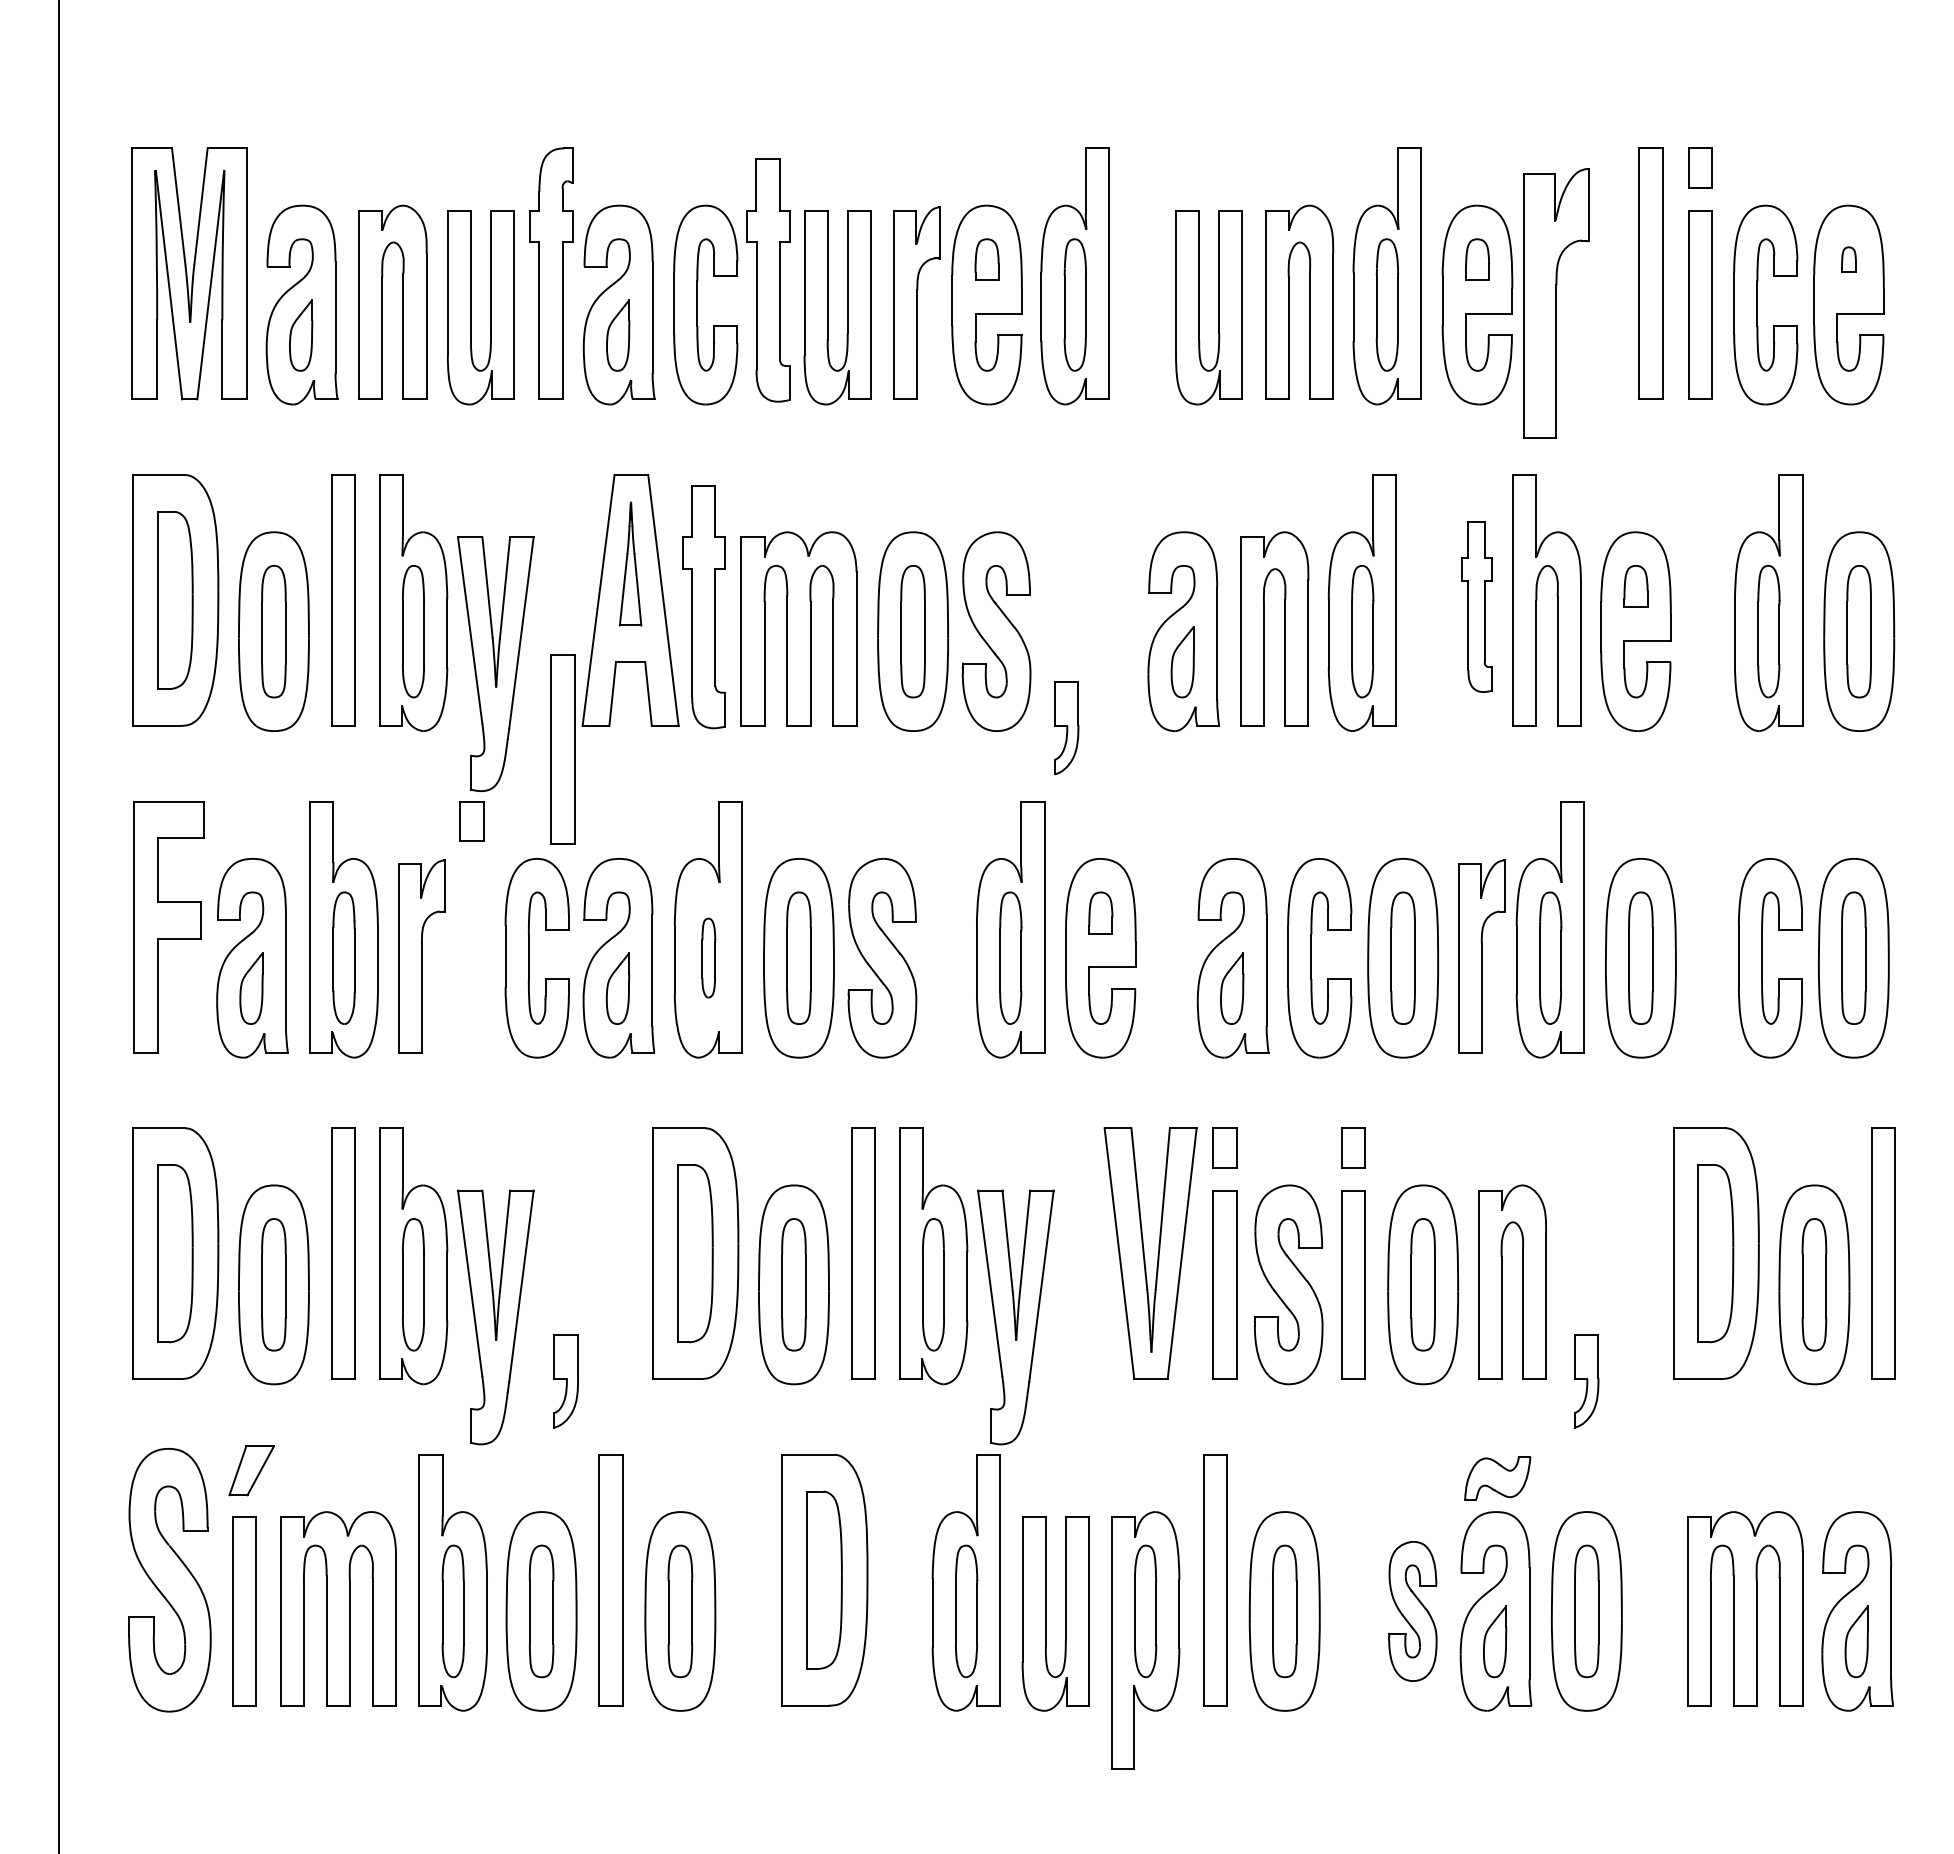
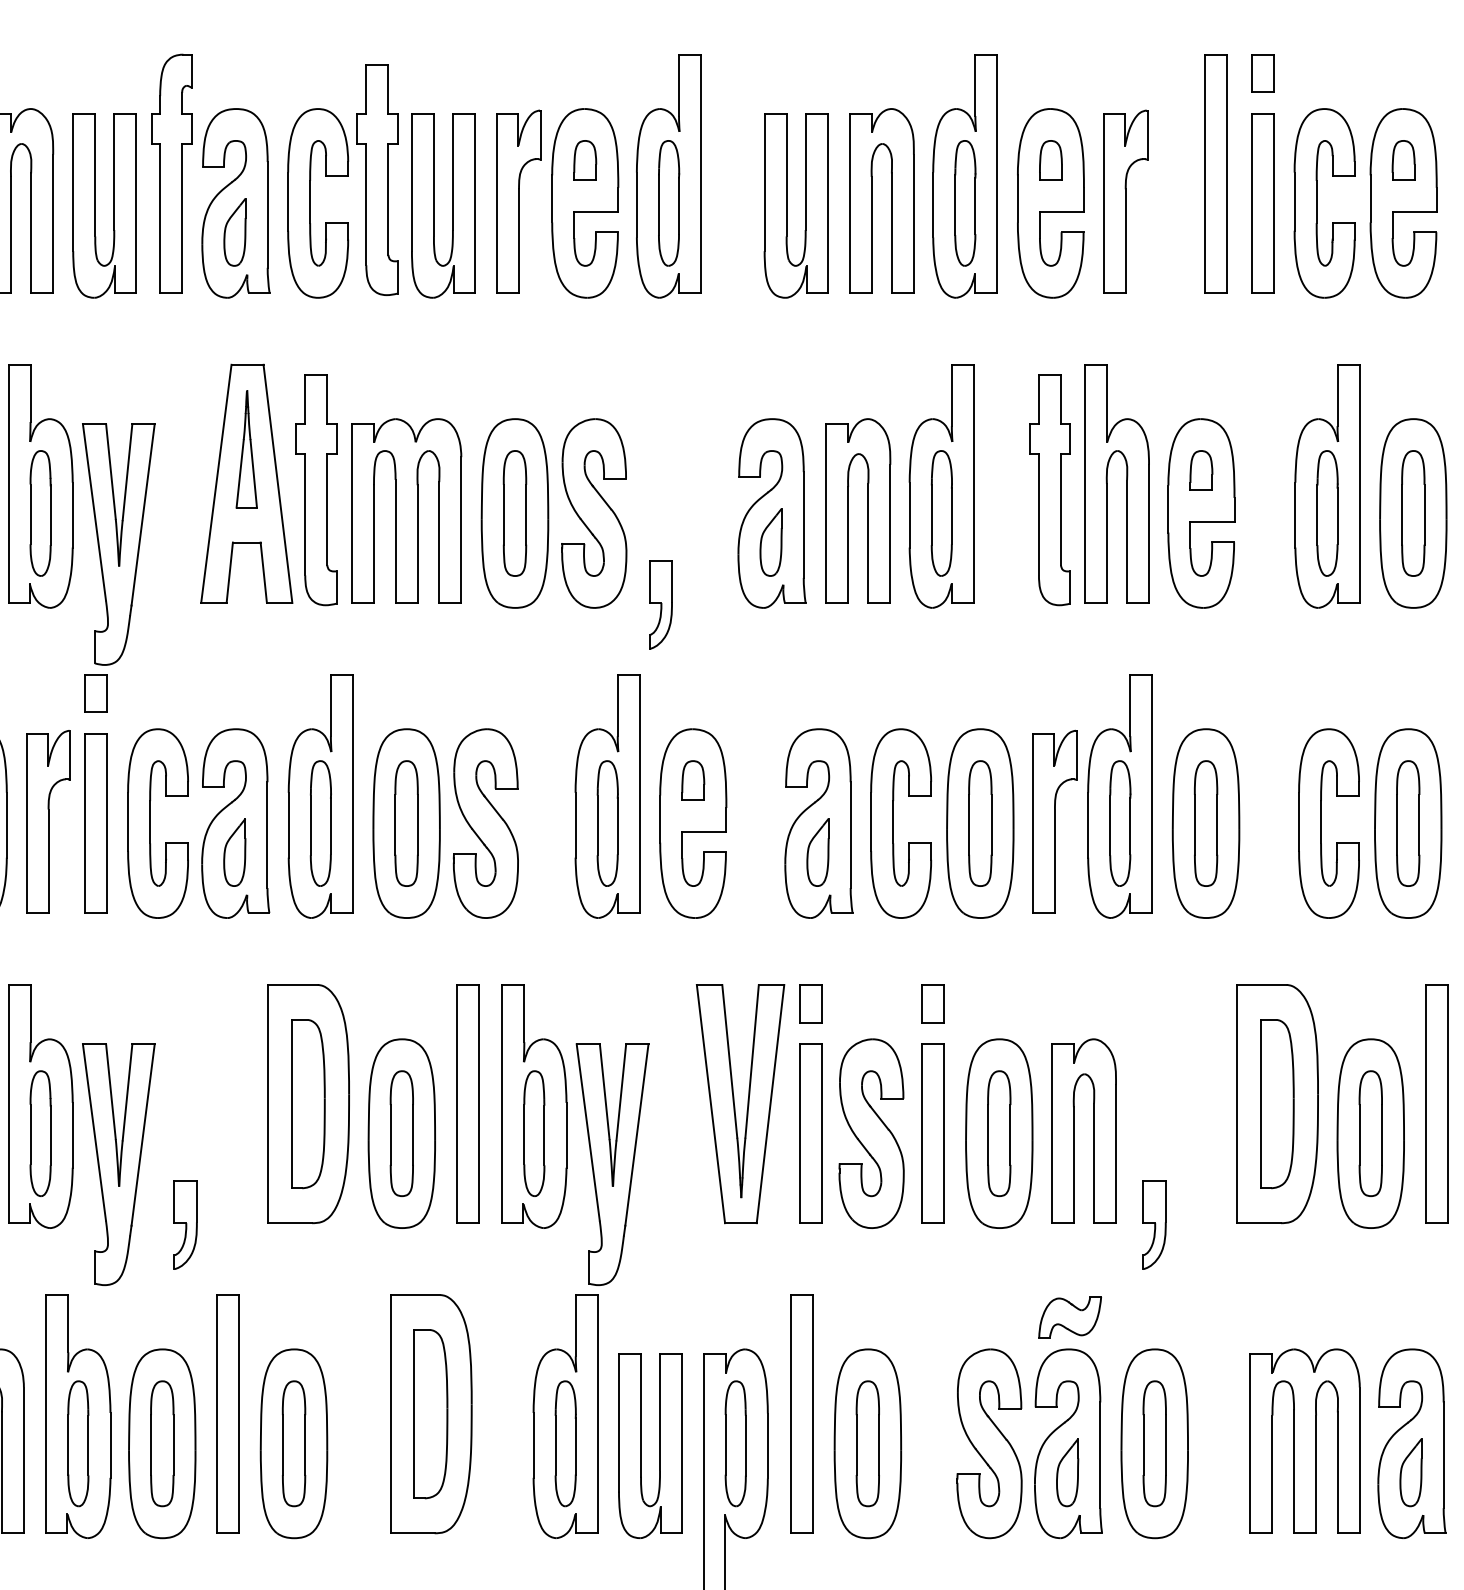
part: (1848, 259) -> (1403, 160), size x1.67
part: (1555, 302) -> (1124, 200), size x0.71
part: (1476, 607) -> (1049, 490), size x1.43
part: (562, 749) -> (95, 823), moved
part: (708, 957) -> (320, 822), size x1.67
part: (1412, 1611) -> (989, 1443), size x1.43

